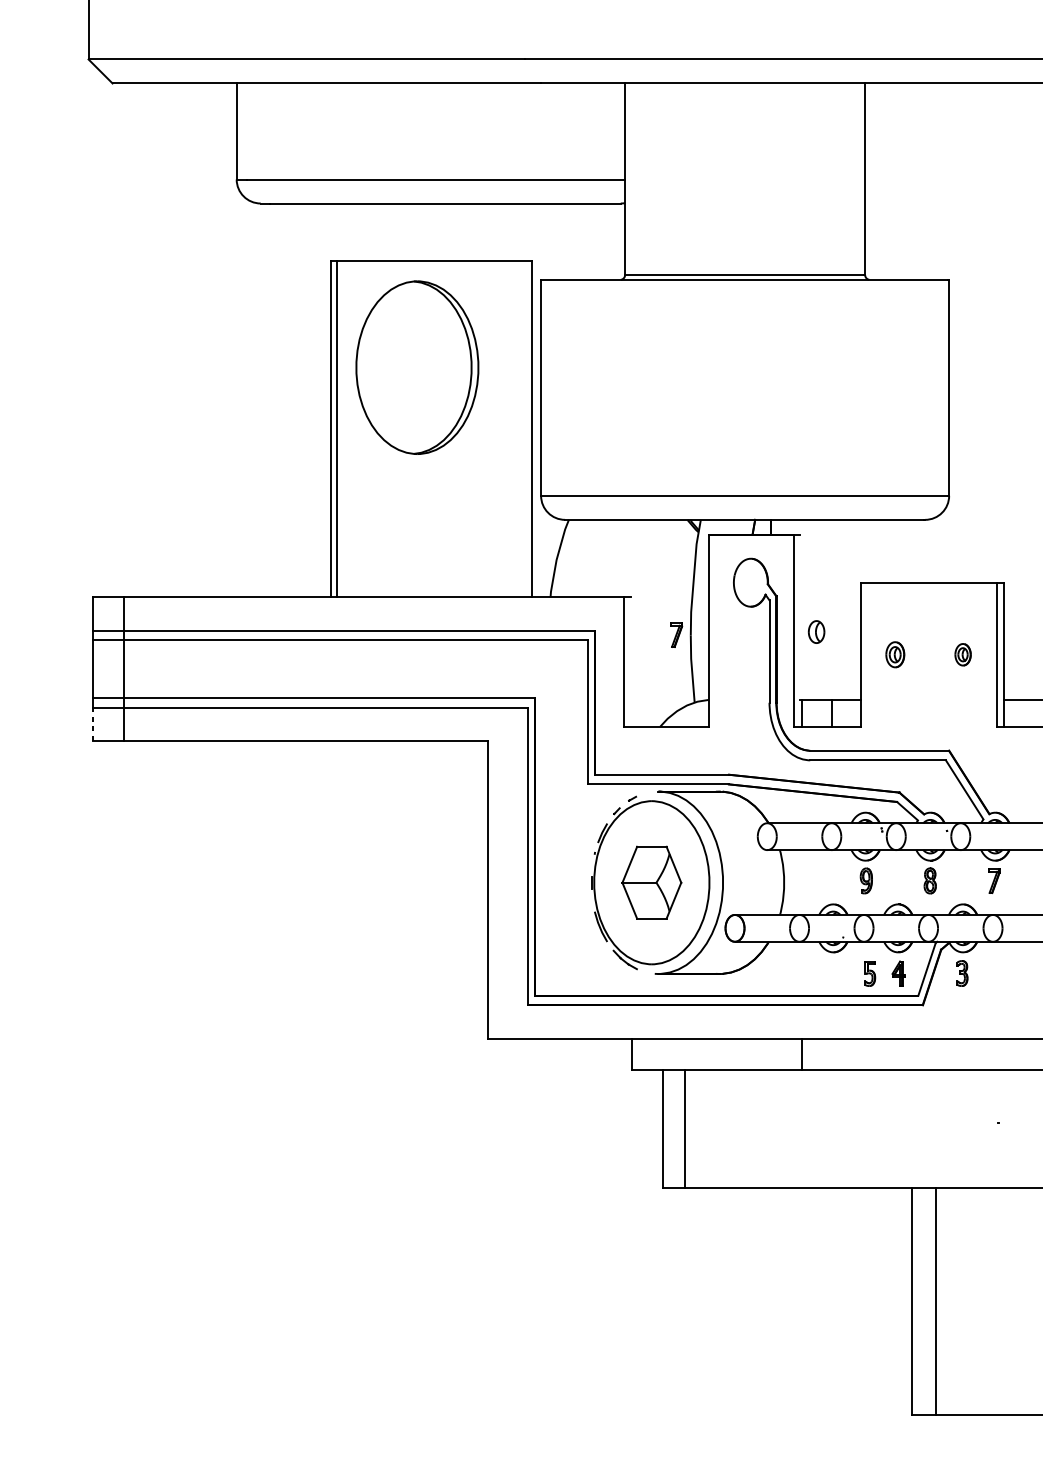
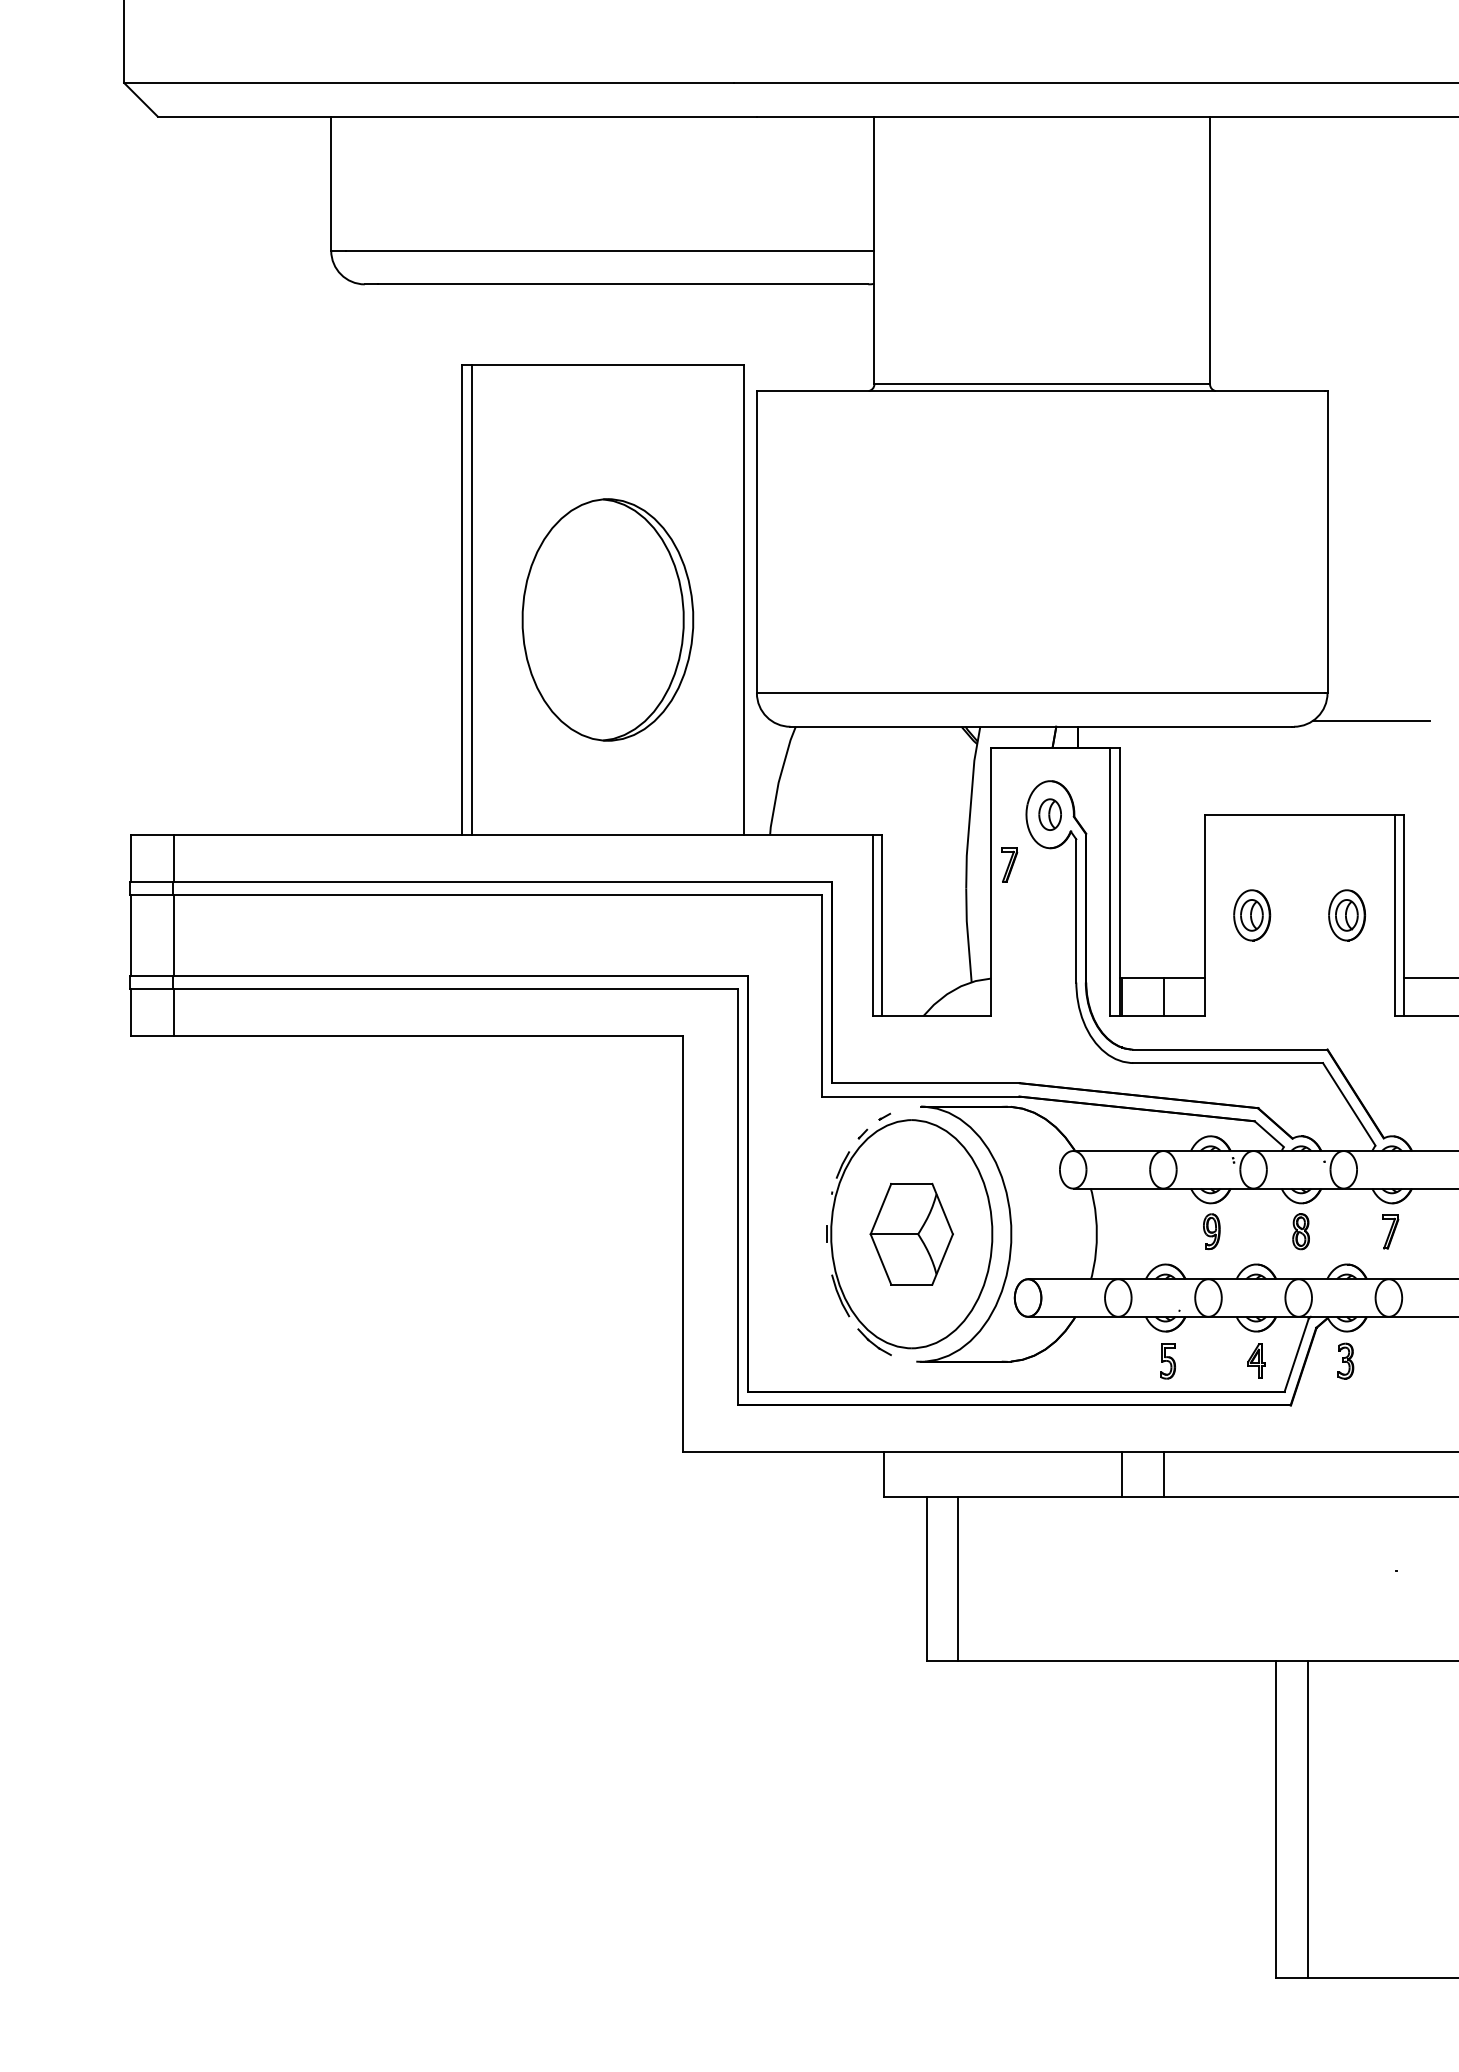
part: (417, 367) -> (607, 619), moved
line: (980, 515) -> (1371, 720), added
line: (800, 630) -> (1119, 881), added
part: (816, 631) -> (1049, 814), moved
part: (676, 634) -> (1009, 864), moved
part: (895, 654) -> (1252, 915), size x1.43
part: (962, 654) -> (1346, 915), size x1.67
line: (630, 661) -> (882, 925), added
line: (93, 724) -> (130, 1012), dashed -> solid
part: (869, 973) -> (1167, 1361), moved
line: (832, 1054) -> (1164, 1474), added

